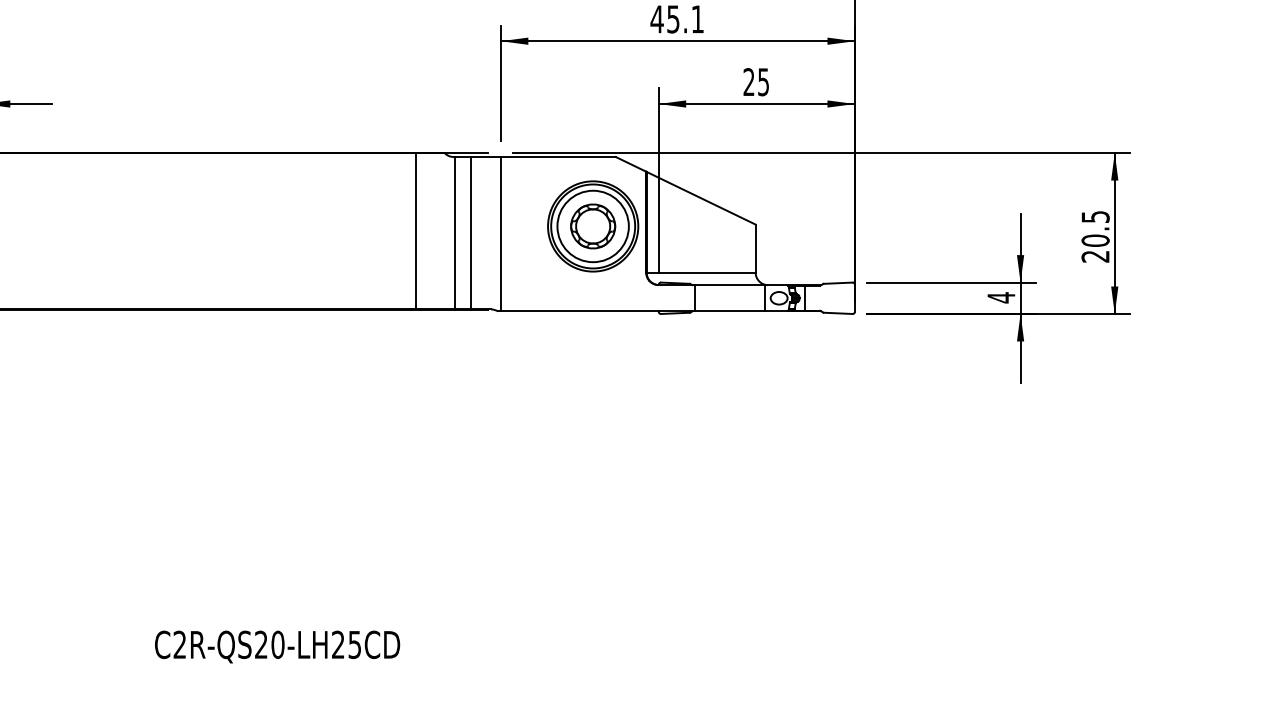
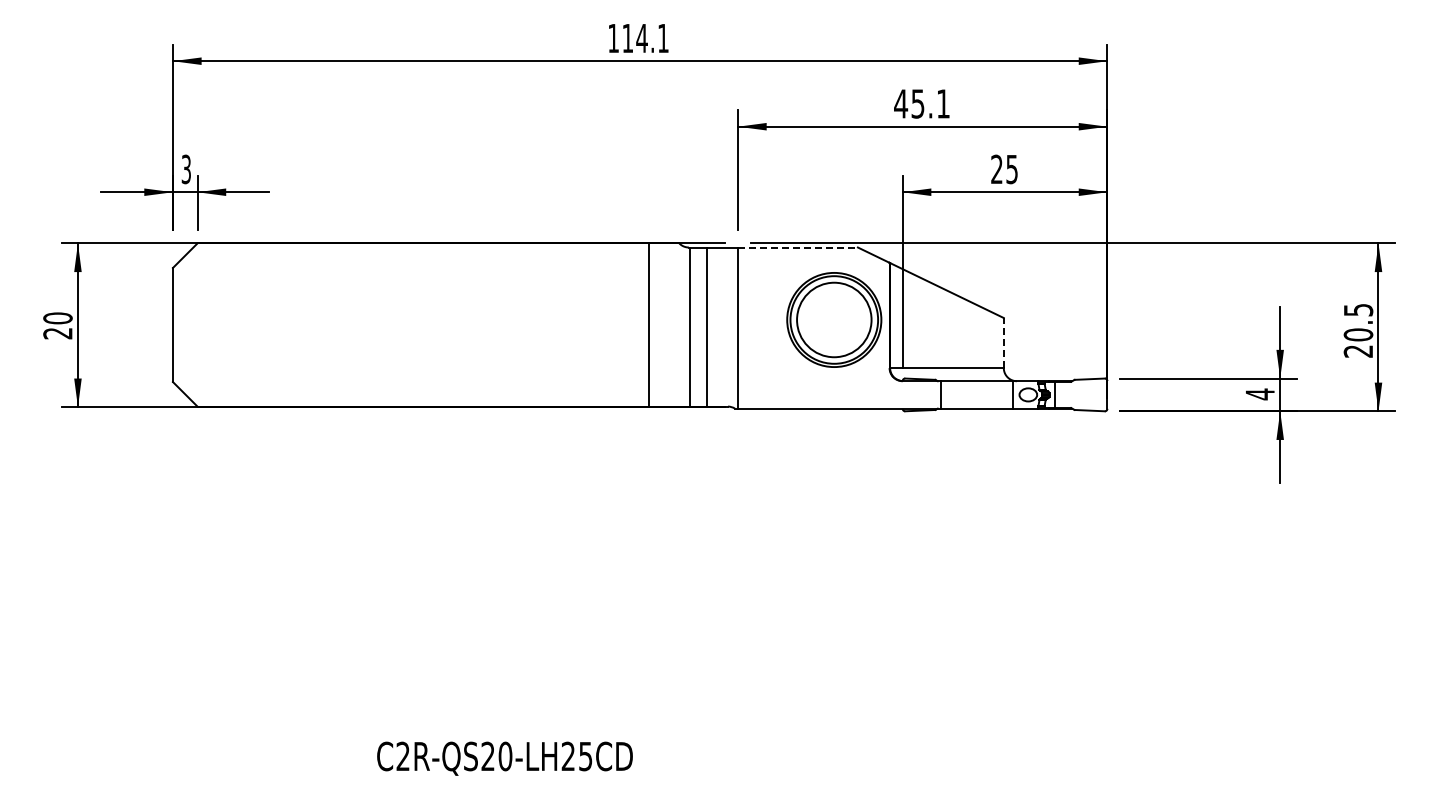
line: (557, 156) -> (797, 247), solid -> dashed
part: (593, 226) -> (834, 319), removed
line: (755, 248) -> (1003, 342), solid -> dashed

